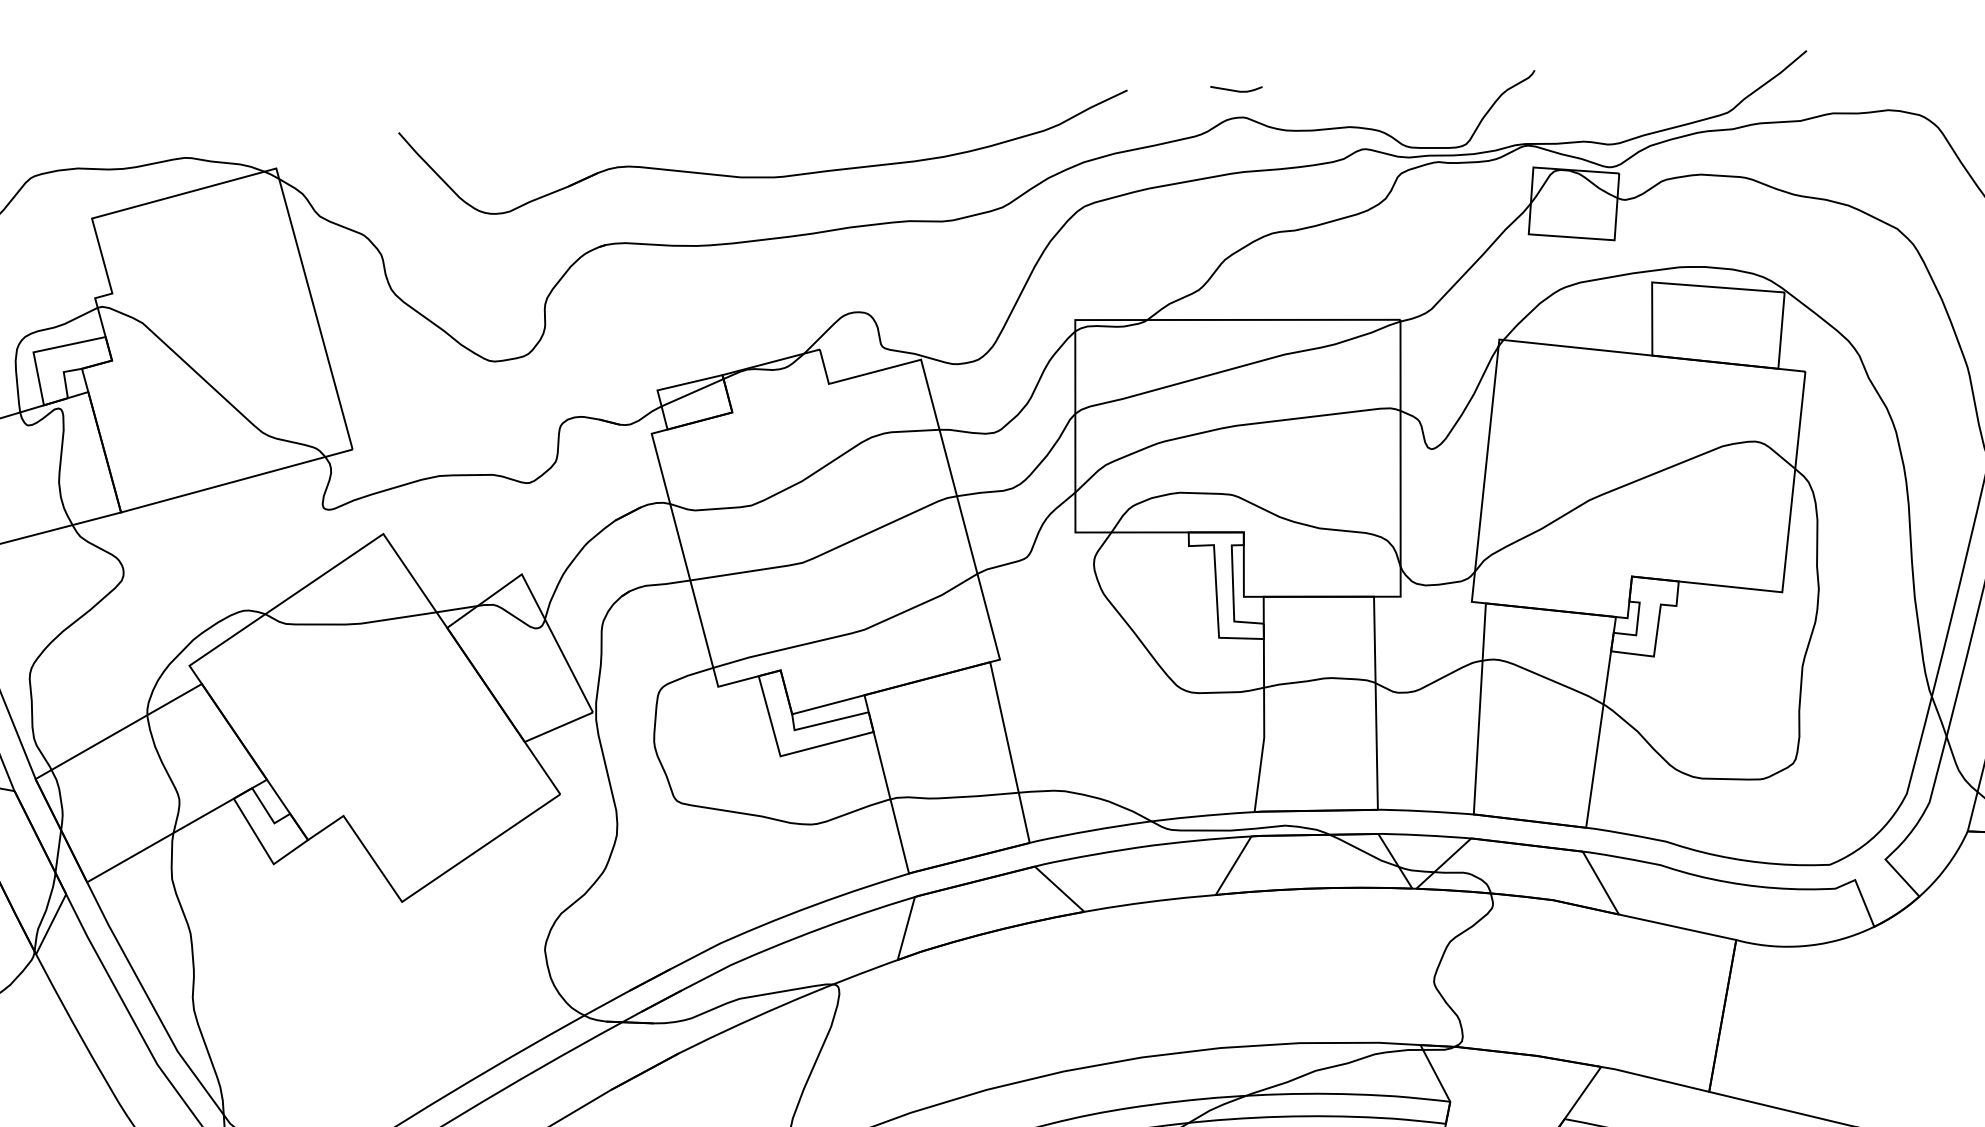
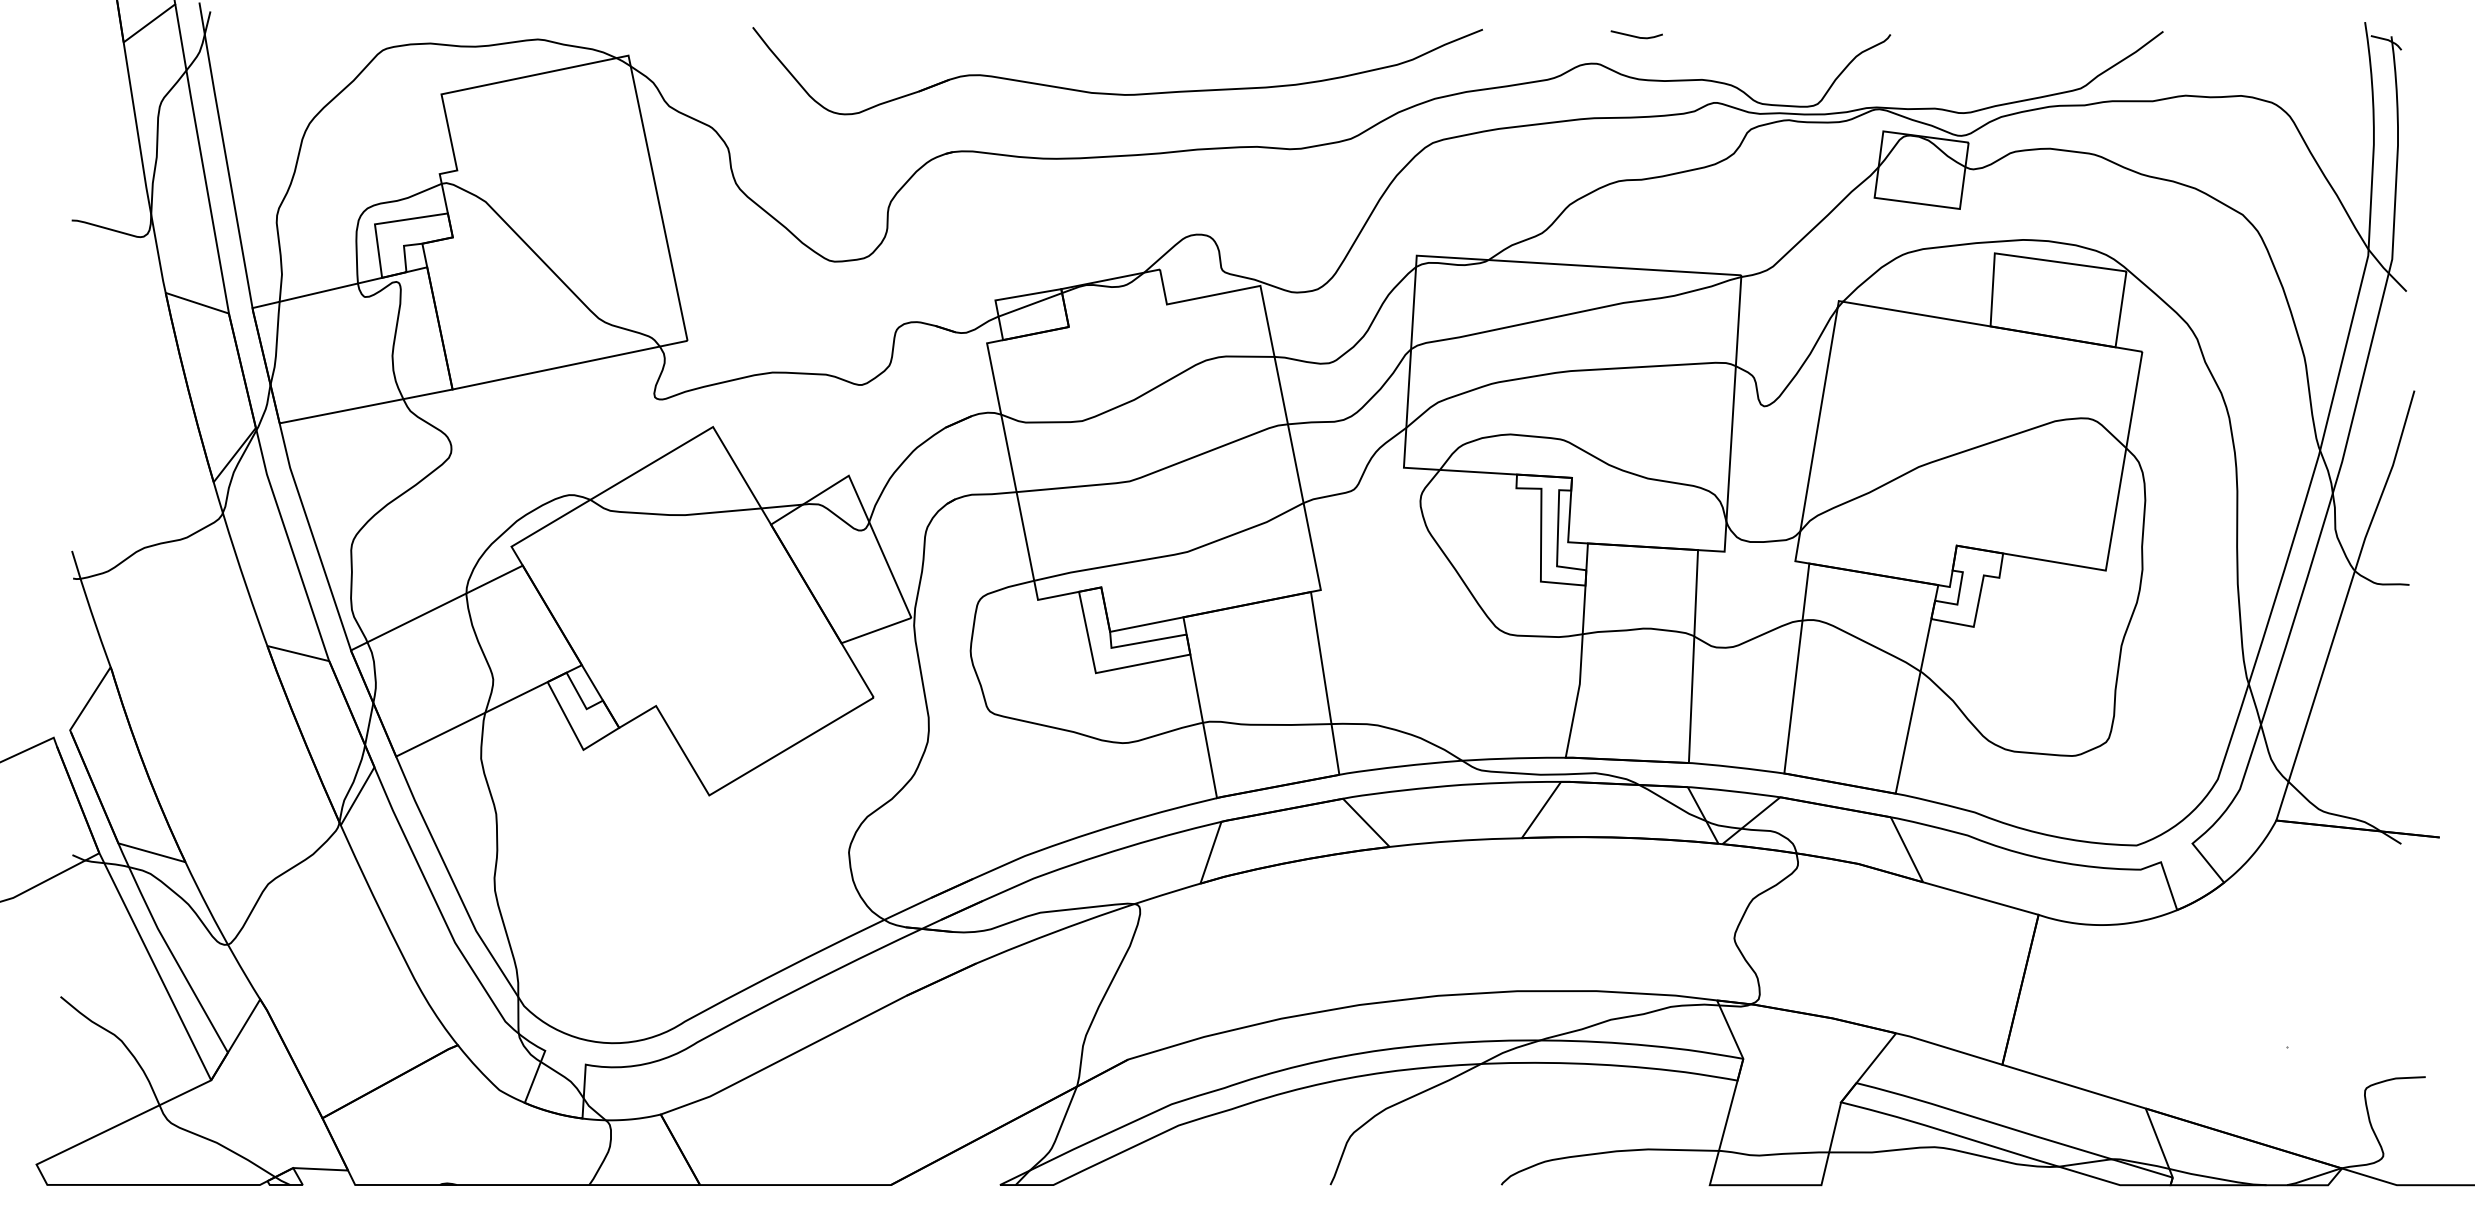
line: (1235, 89) -> (1635, 35), moved

